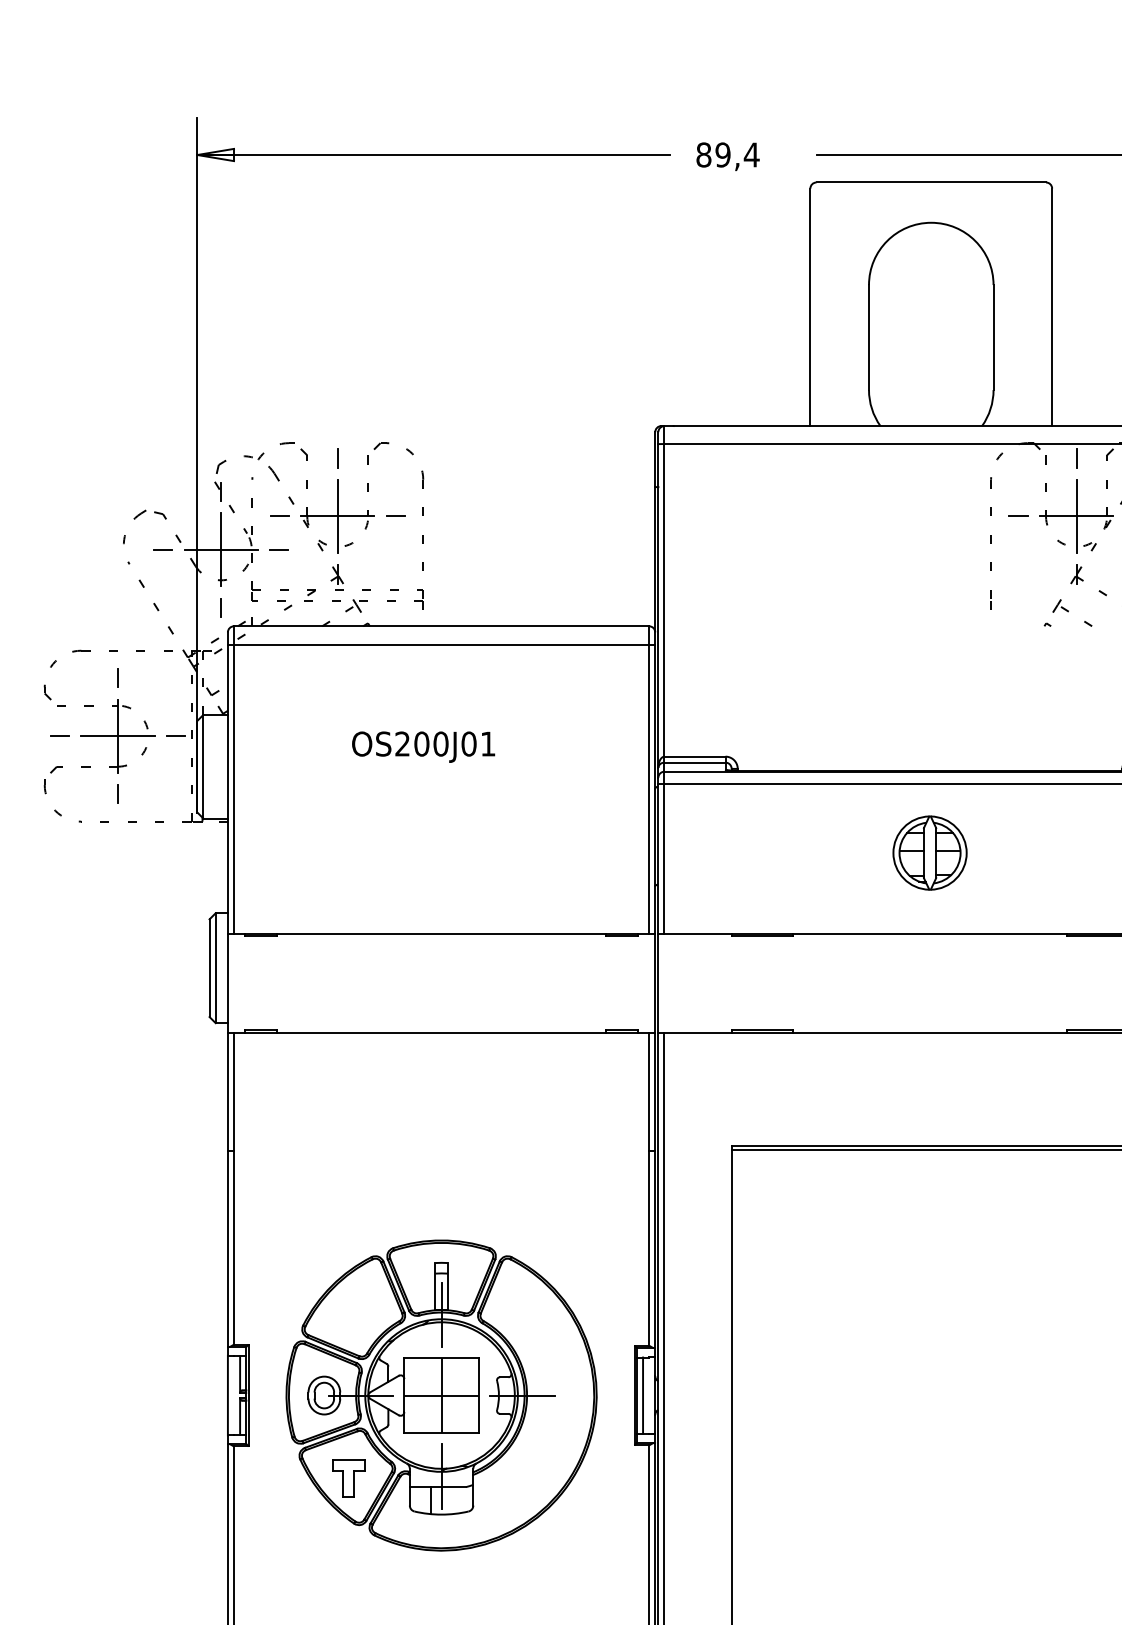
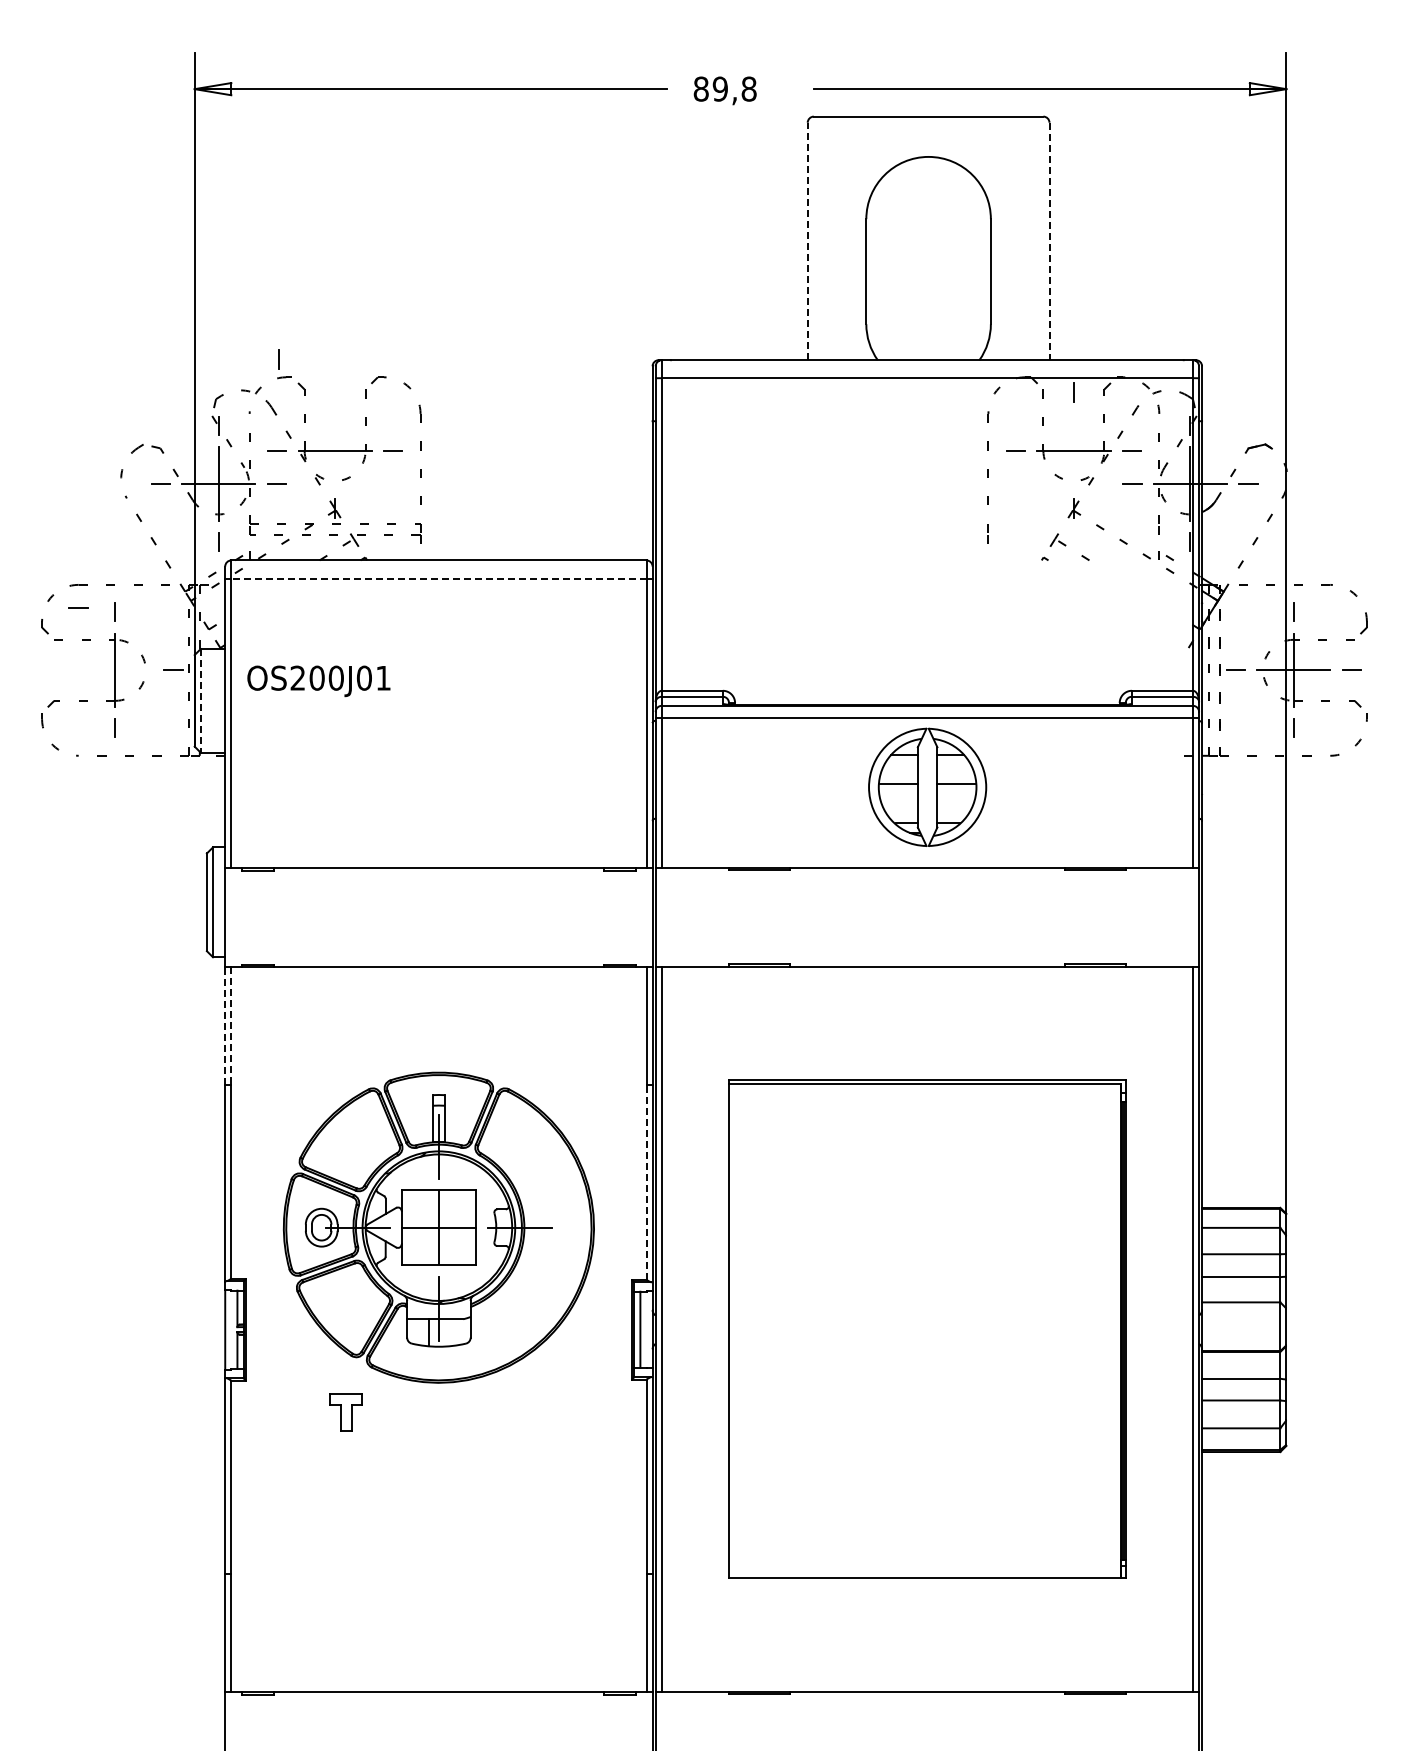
text: (752, 154) -> (749, 88), 89,4 -> 89,8
line: (810, 307) -> (807, 241), solid -> dashed
line: (1052, 307) -> (1049, 241), solid -> dashed
line: (337, 458) -> (278, 359), moved
line: (338, 516) -> (335, 450), removed
line: (1076, 516) -> (1073, 450), removed
line: (441, 644) -> (438, 578), solid -> dashed
line: (60, 735) -> (78, 607), moved
line: (117, 736) -> (114, 670), removed
text: (423, 747) -> (318, 681), moved
line: (203, 766) -> (200, 700), solid -> dashed
part: (929, 852) -> (926, 786), size x1.6
line: (228, 1091) -> (225, 1025), solid -> dashed
line: (234, 1092) -> (231, 1026), solid -> dashed
line: (649, 1248) -> (646, 1182), solid -> dashed
part: (441, 1395) -> (438, 1227), moved

